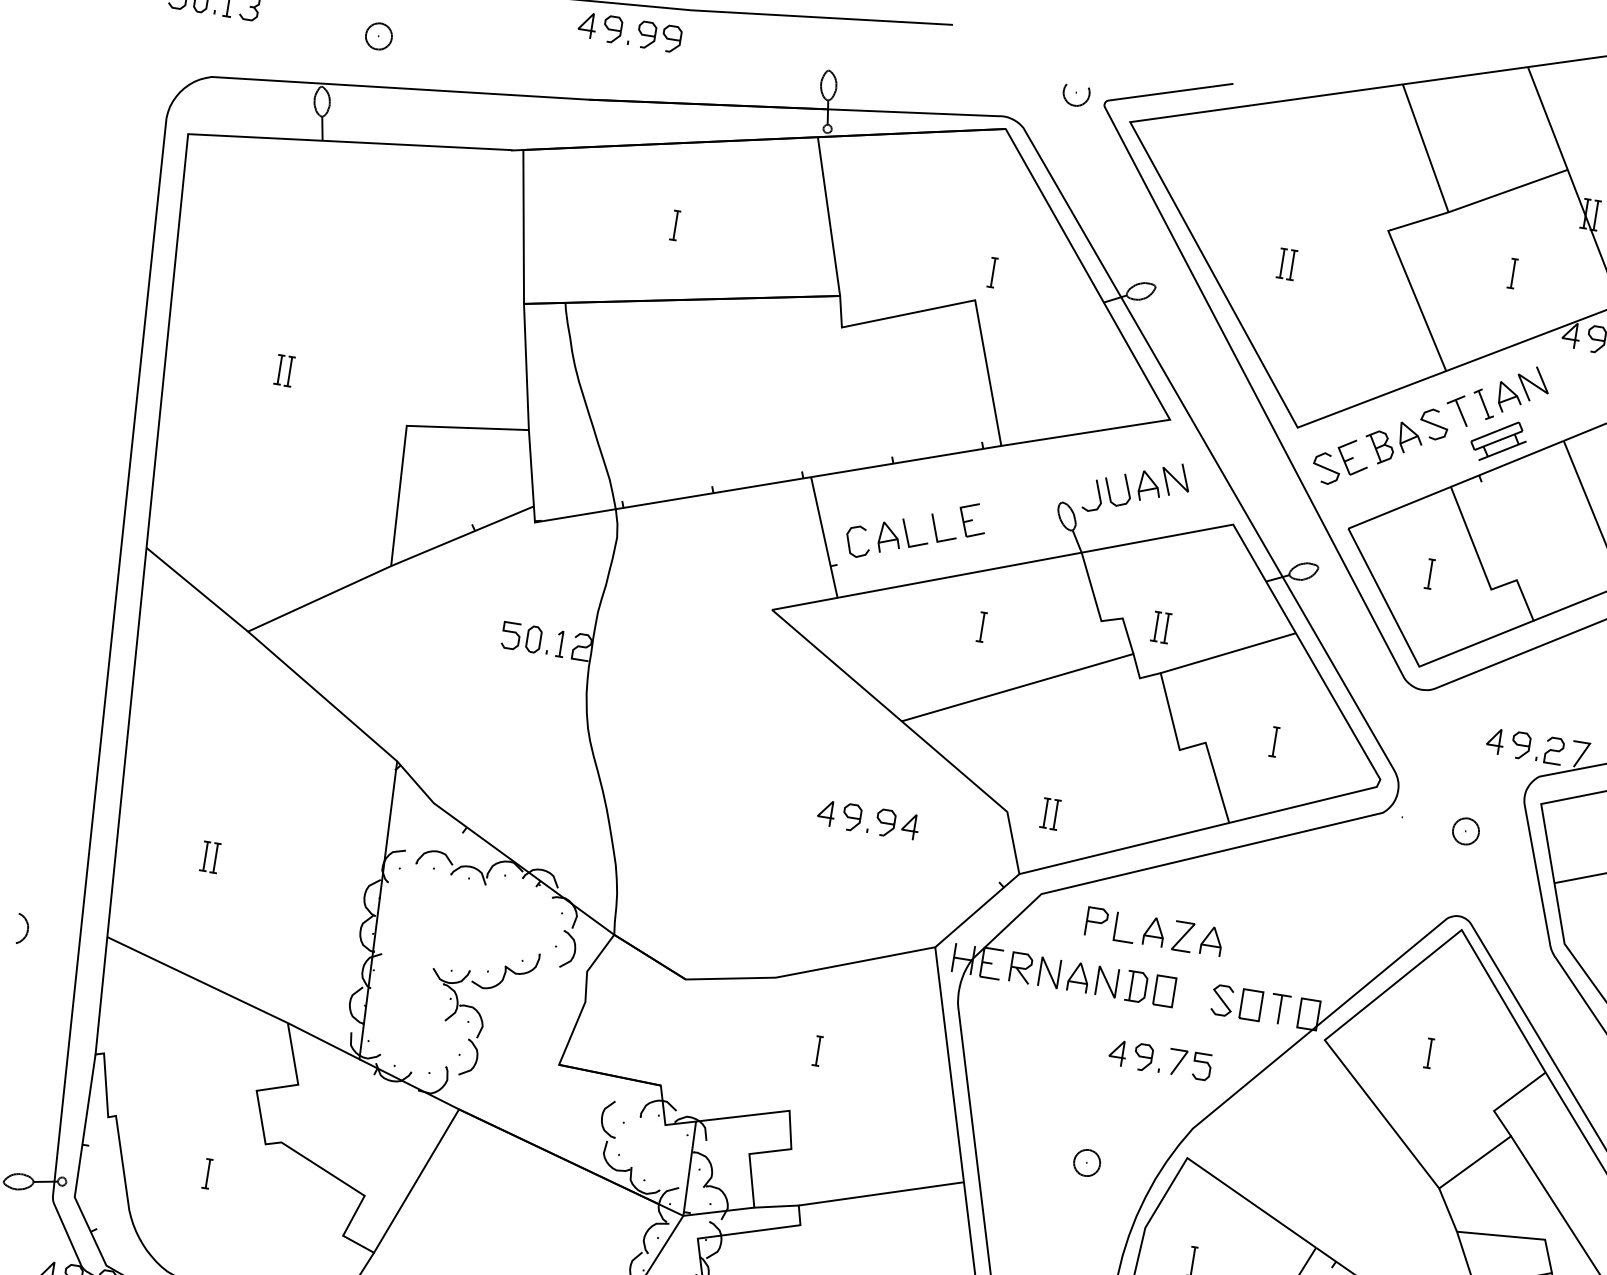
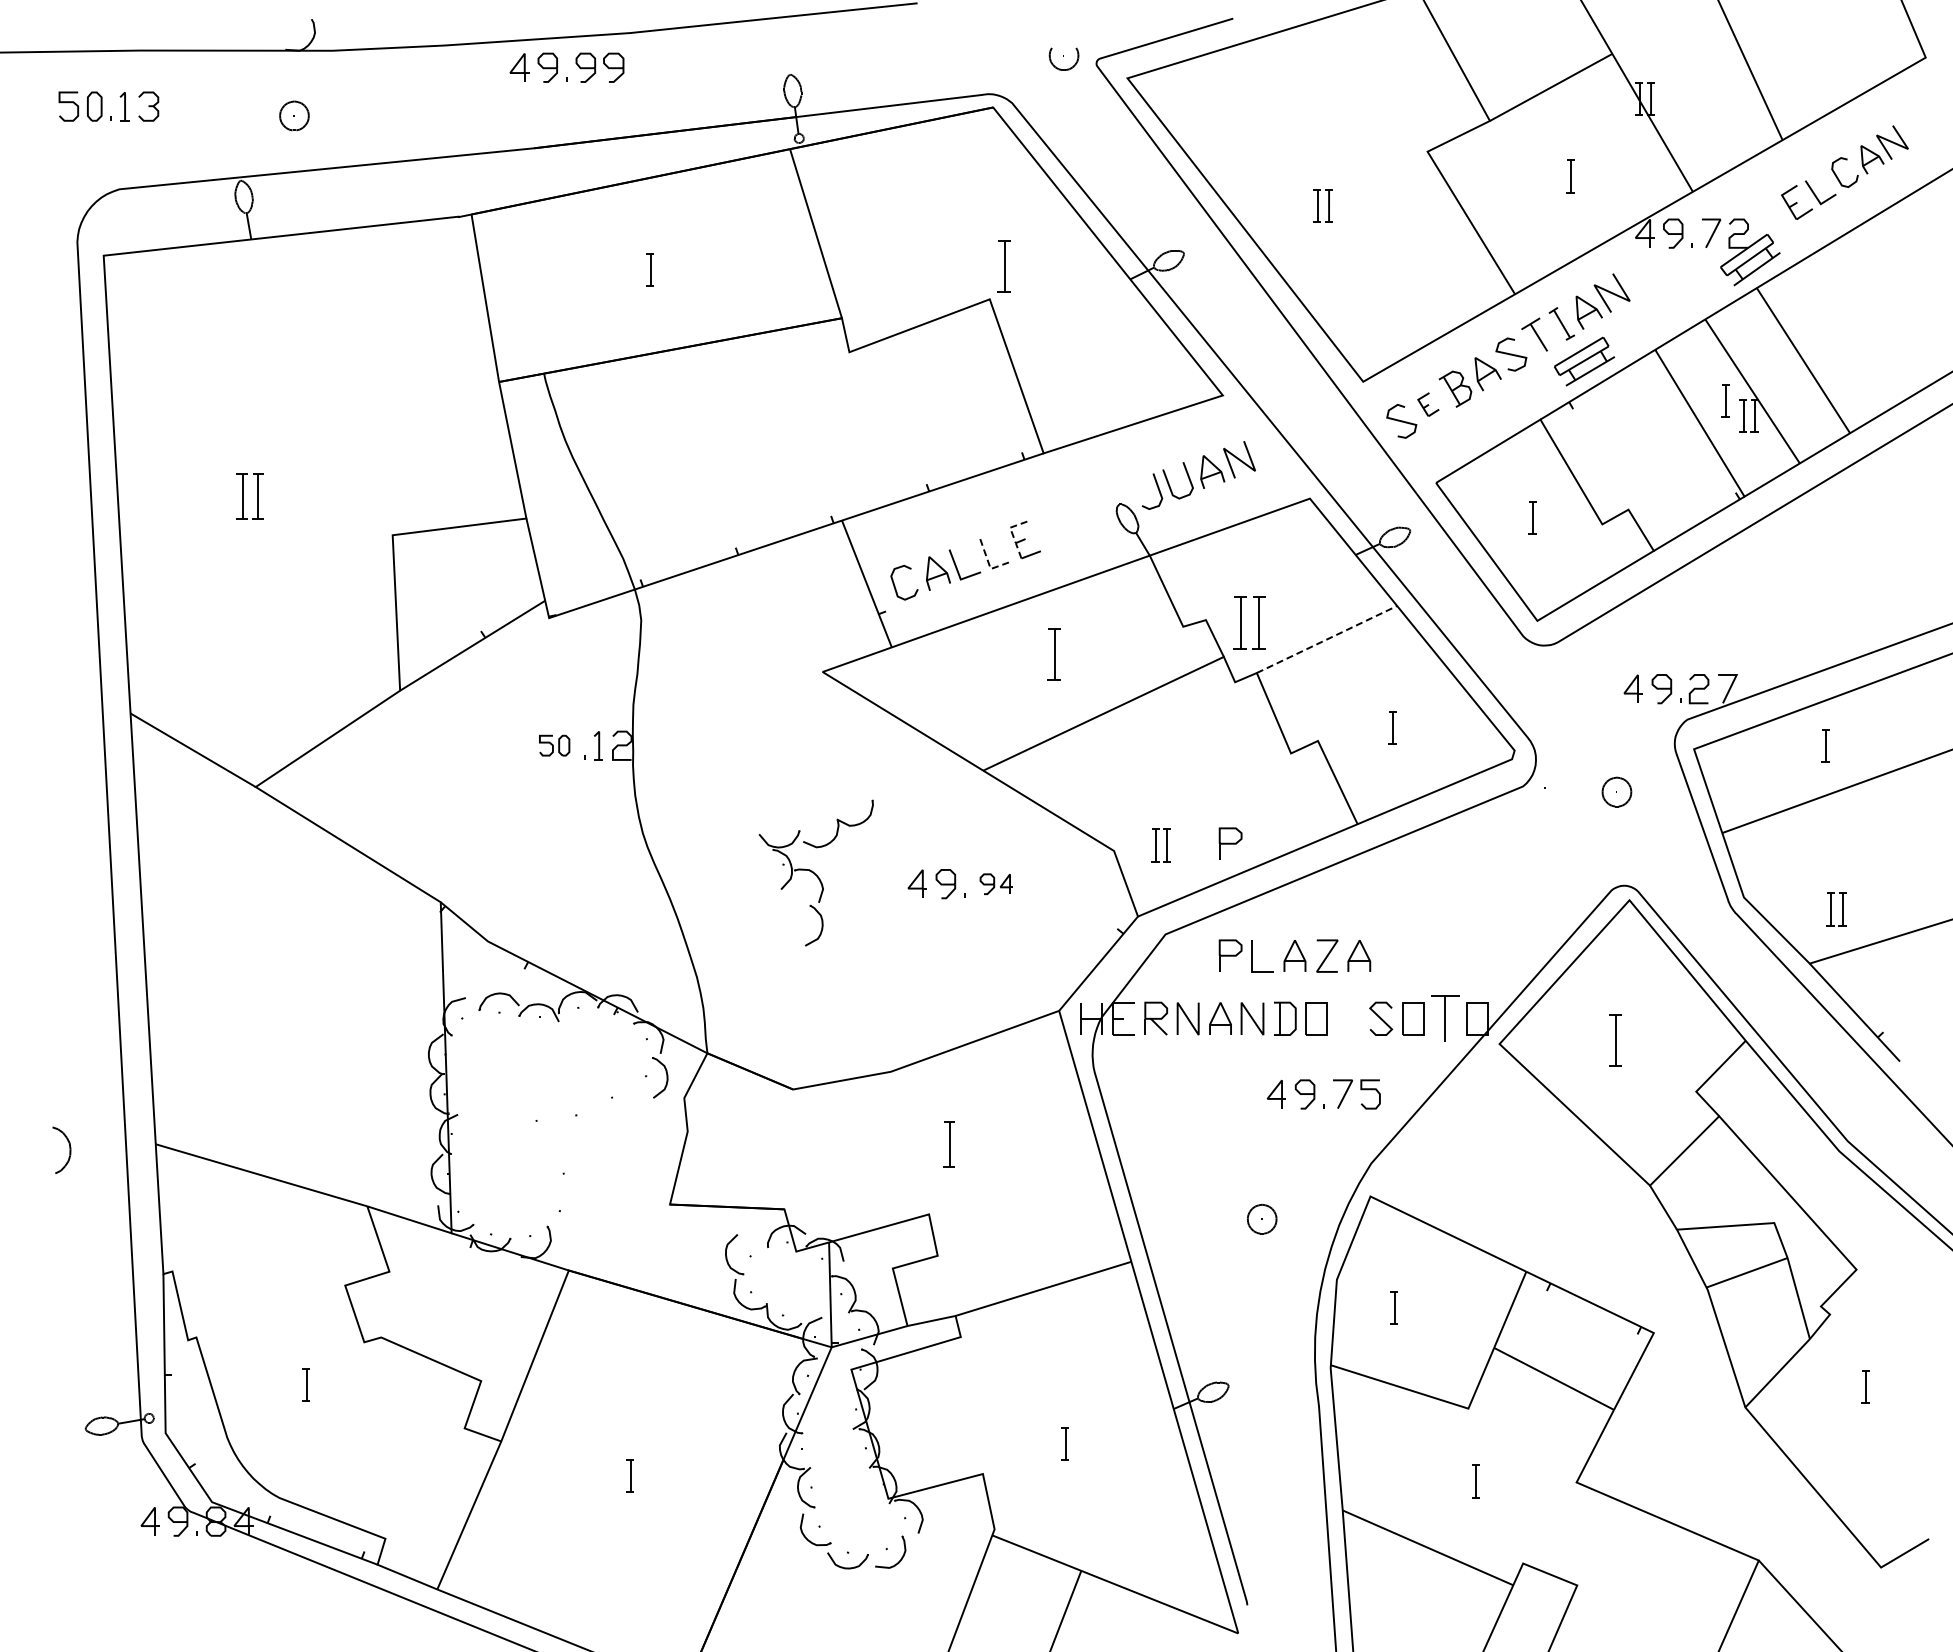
part: (992, 271) -> (1003, 265), size x1.6
part: (284, 370) -> (249, 496), size x1.4
part: (1352, 457) -> (1428, 404), size x0.6
line: (961, 513) -> (1012, 533), solid -> dashed
line: (936, 538) -> (989, 565), solid -> dashed
part: (981, 626) -> (1053, 653), size x1.6
part: (1161, 627) -> (1249, 623), size x1.6
part: (521, 637) -> (554, 745), size x0.7
line: (1227, 653) -> (1326, 639), solid -> dashed
part: (1112, 821) -> (1230, 843), added
part: (897, 825) -> (996, 884), size x0.7
part: (209, 857) -> (253, 1039), removed
part: (22, 929) -> (61, 1150), size x1.4
part: (1280, 1009) -> (1445, 1018), size x1.4
part: (478, 1010) -> (815, 872), moved
part: (817, 1051) -> (948, 1144), size x1.4
part: (1429, 1052) -> (1615, 1039), size x1.6

